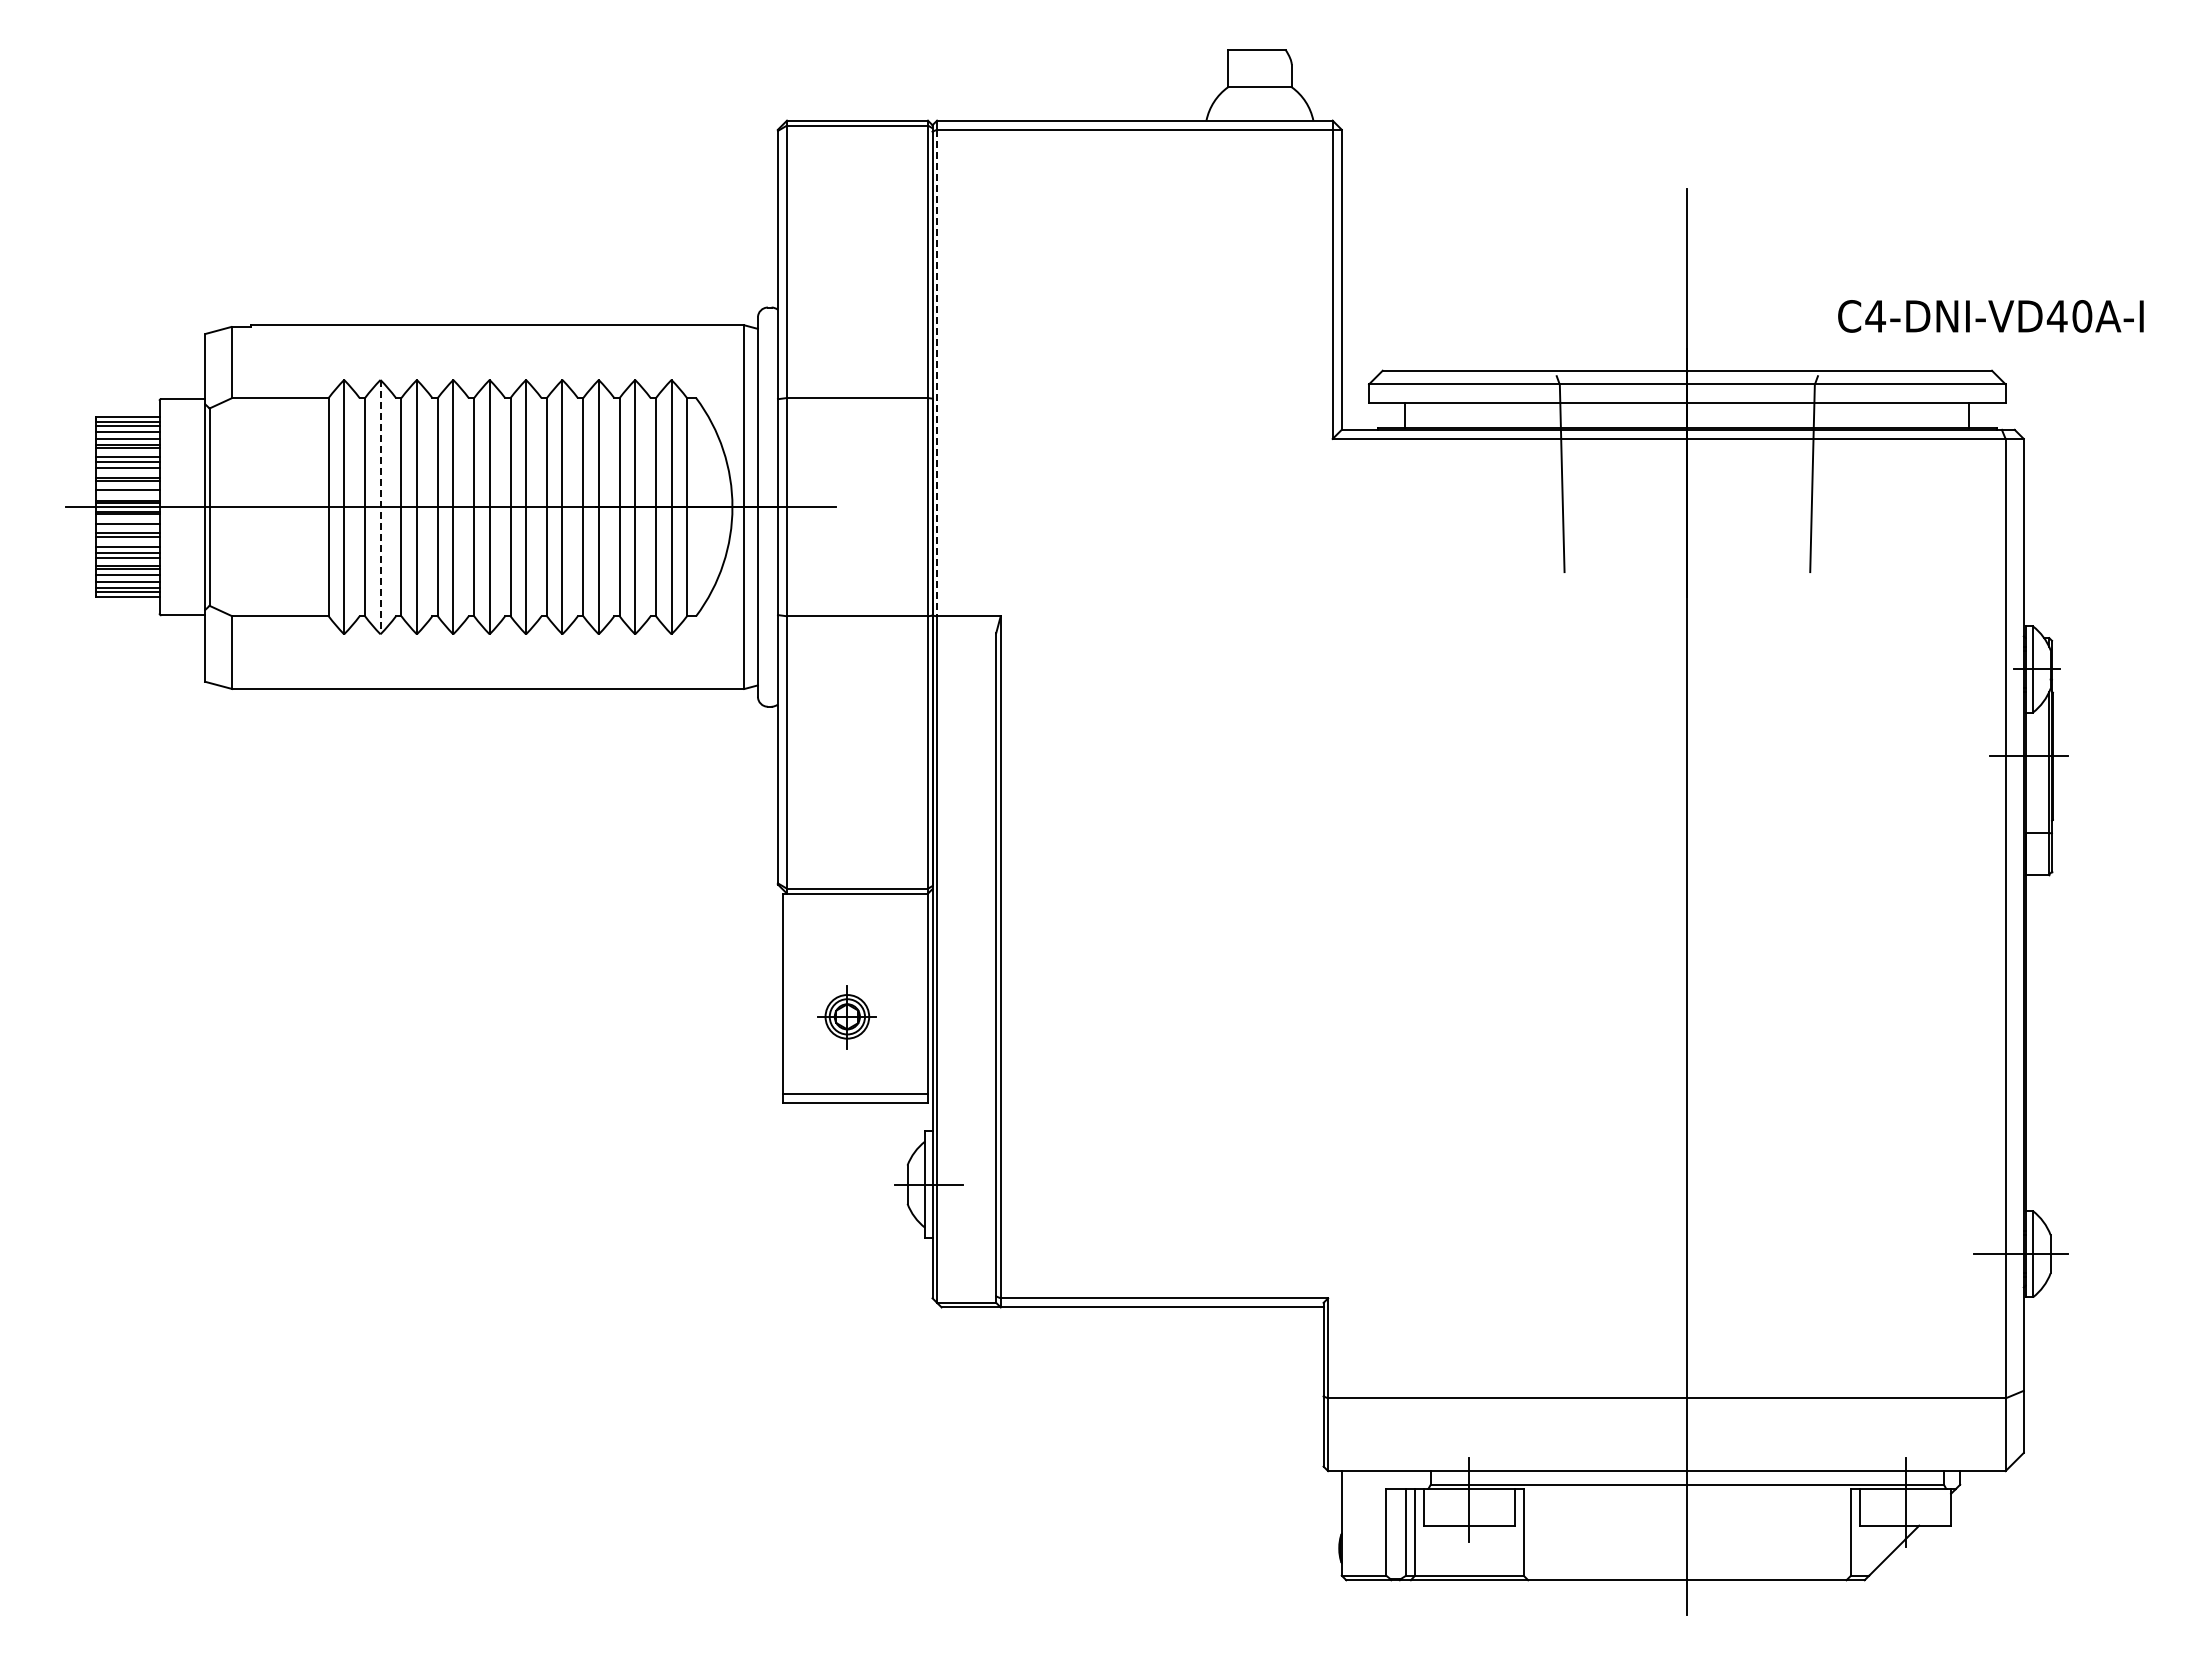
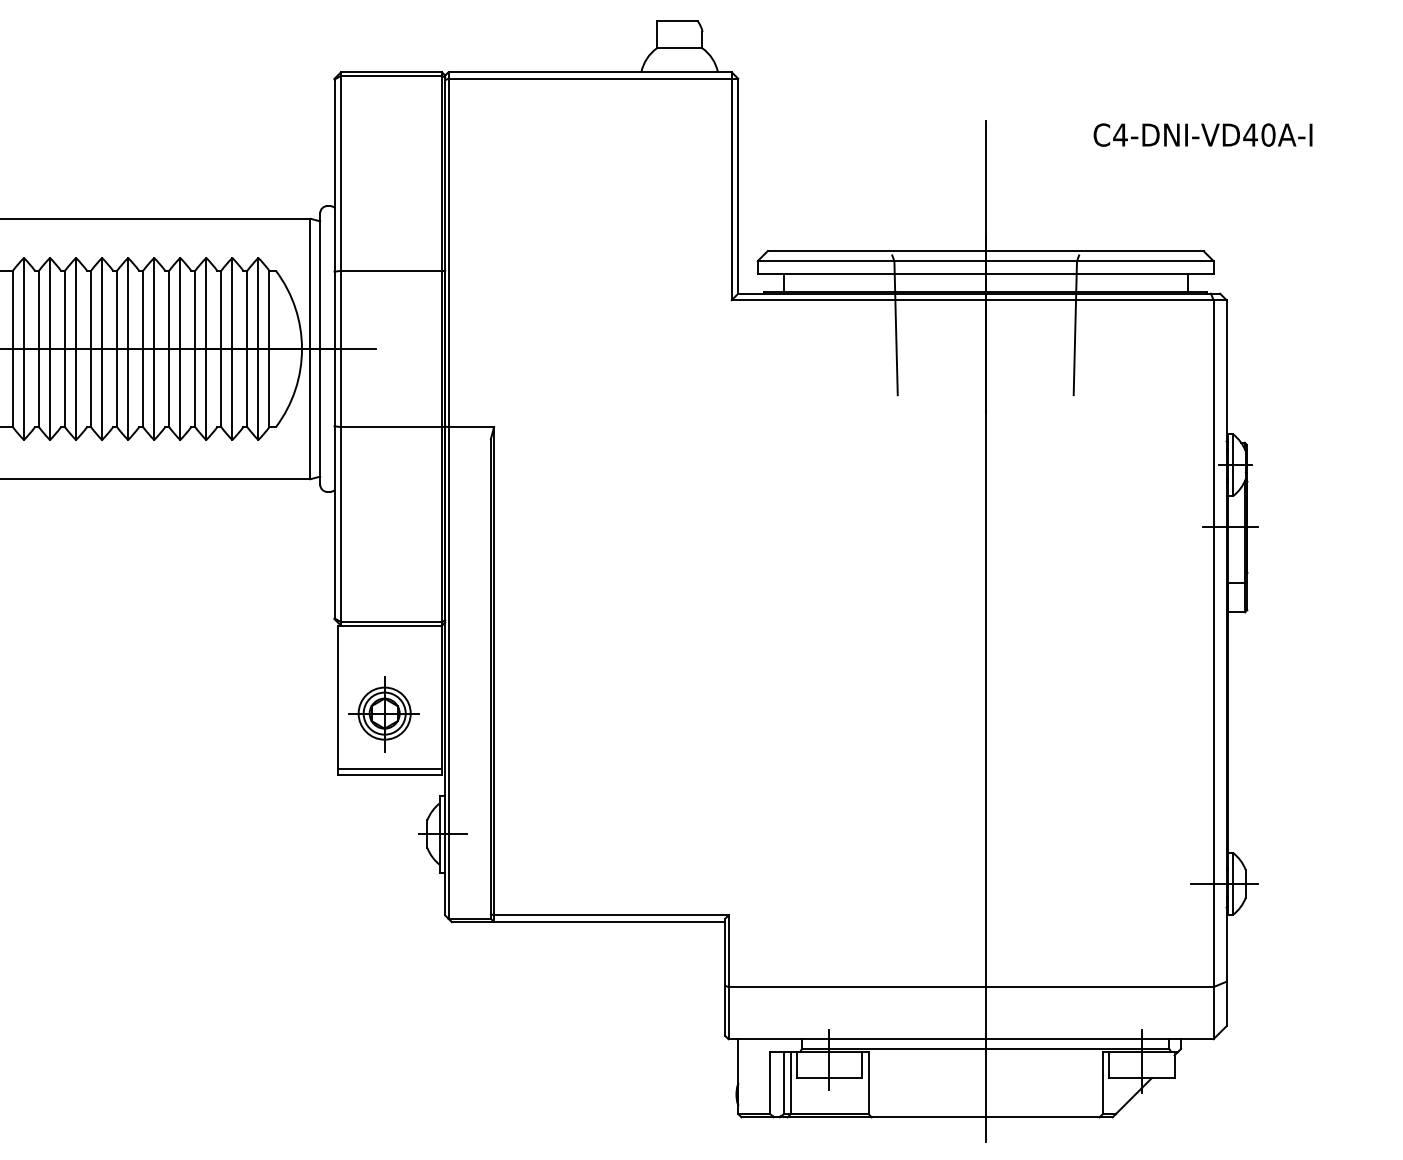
text: (1990, 316) -> (1202, 135), moved
line: (937, 373) -> (448, 253), dashed -> solid
line: (380, 507) -> (49, 349), dashed -> solid
part: (846, 1017) -> (383, 714), size x1.67

